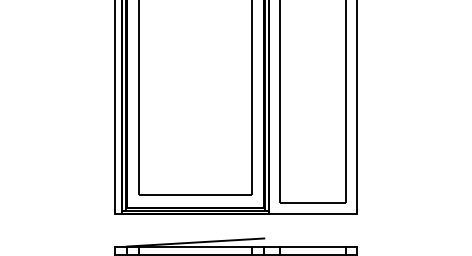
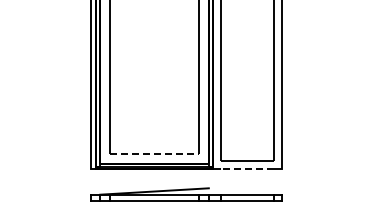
line: (196, 195) -> (155, 154), solid -> dashed
line: (311, 214) -> (246, 169), solid -> dashed

